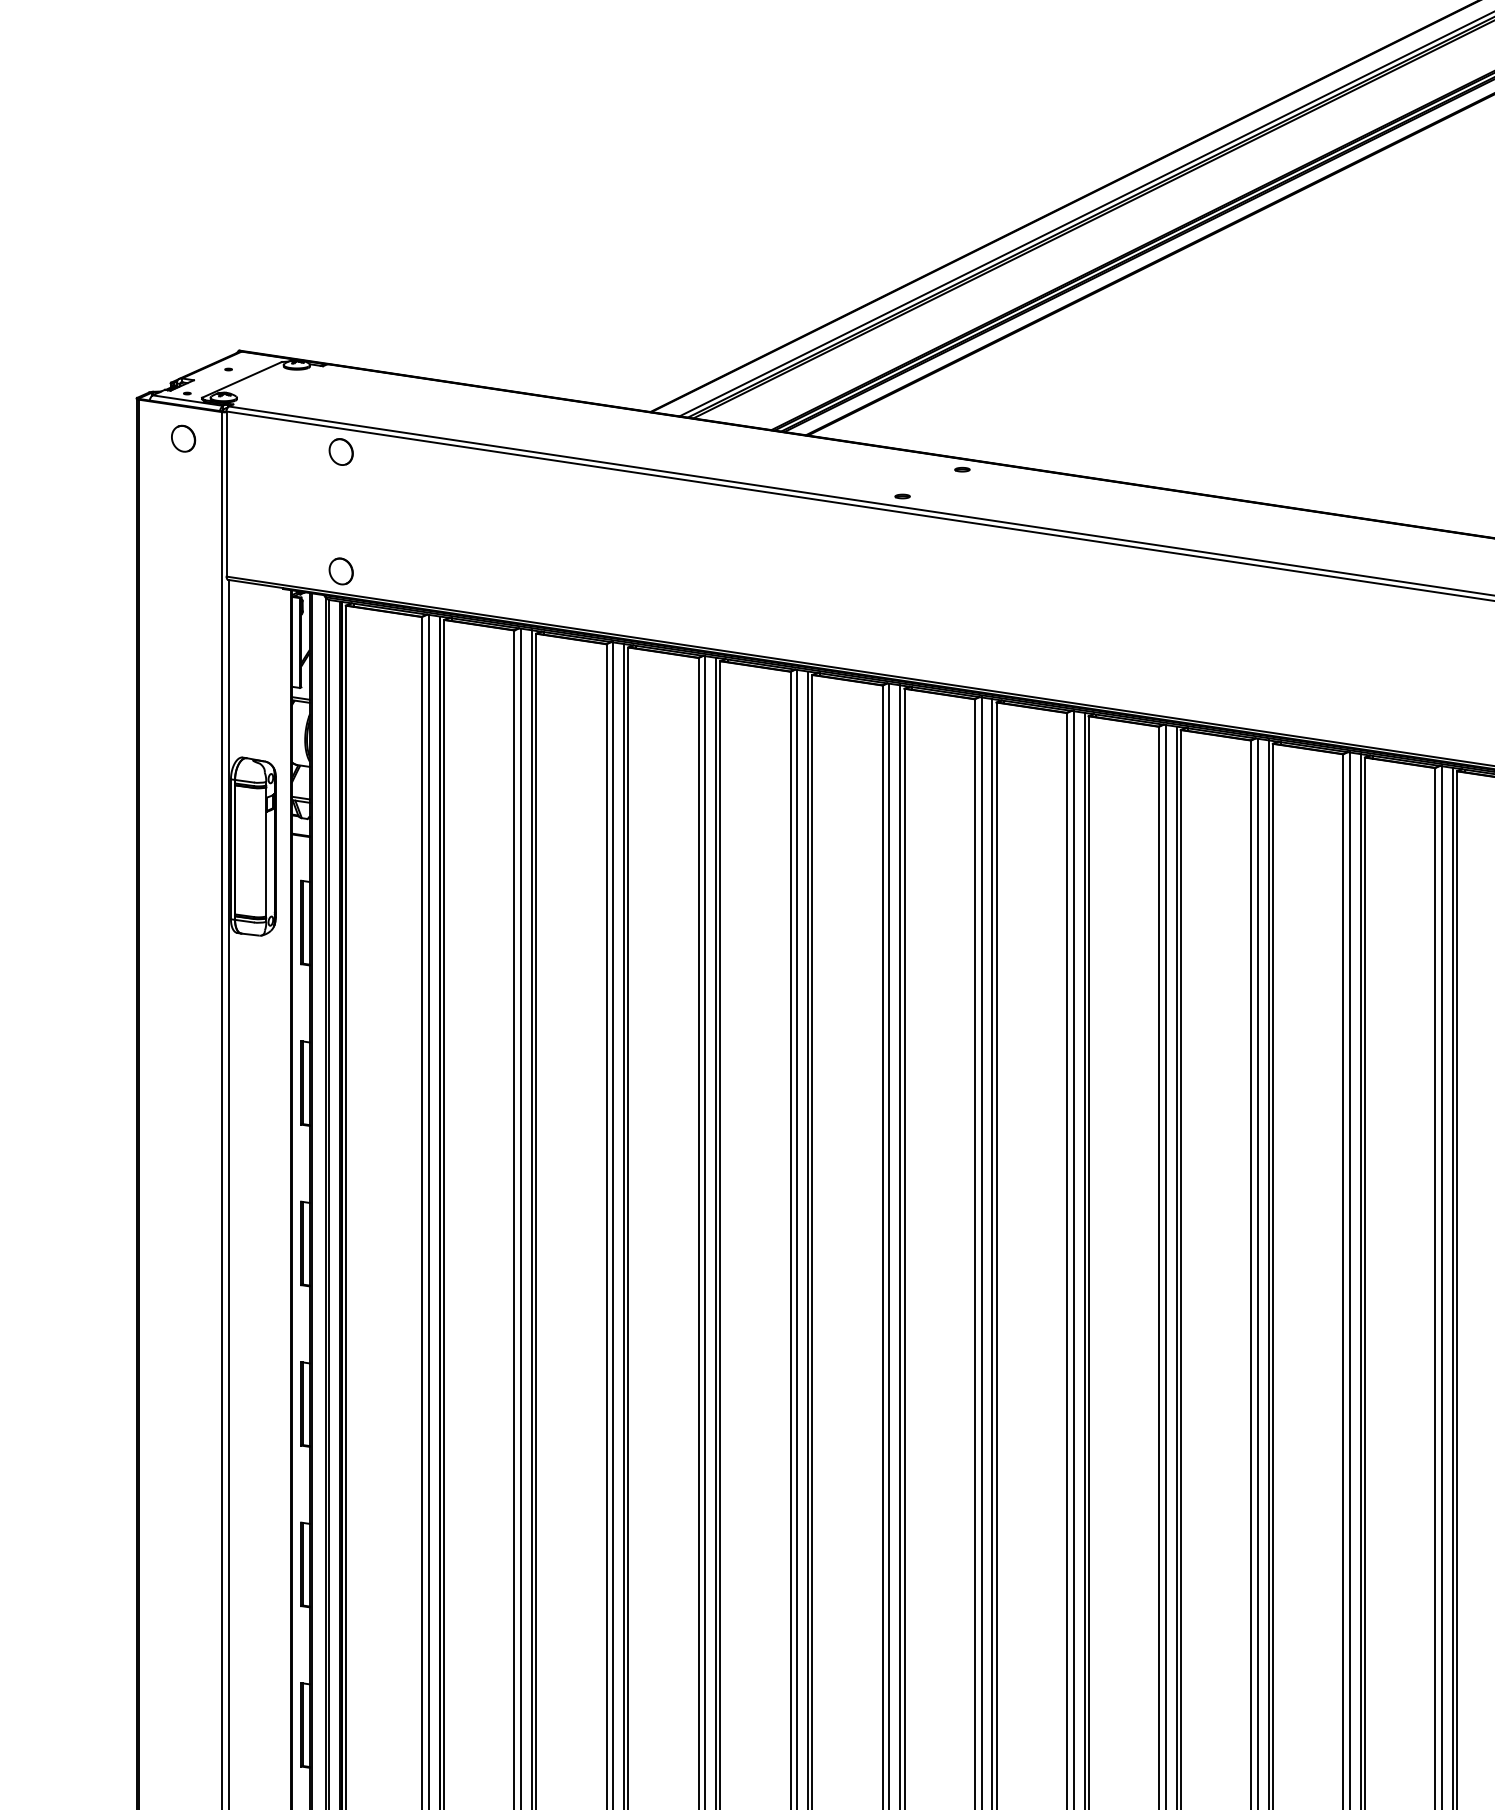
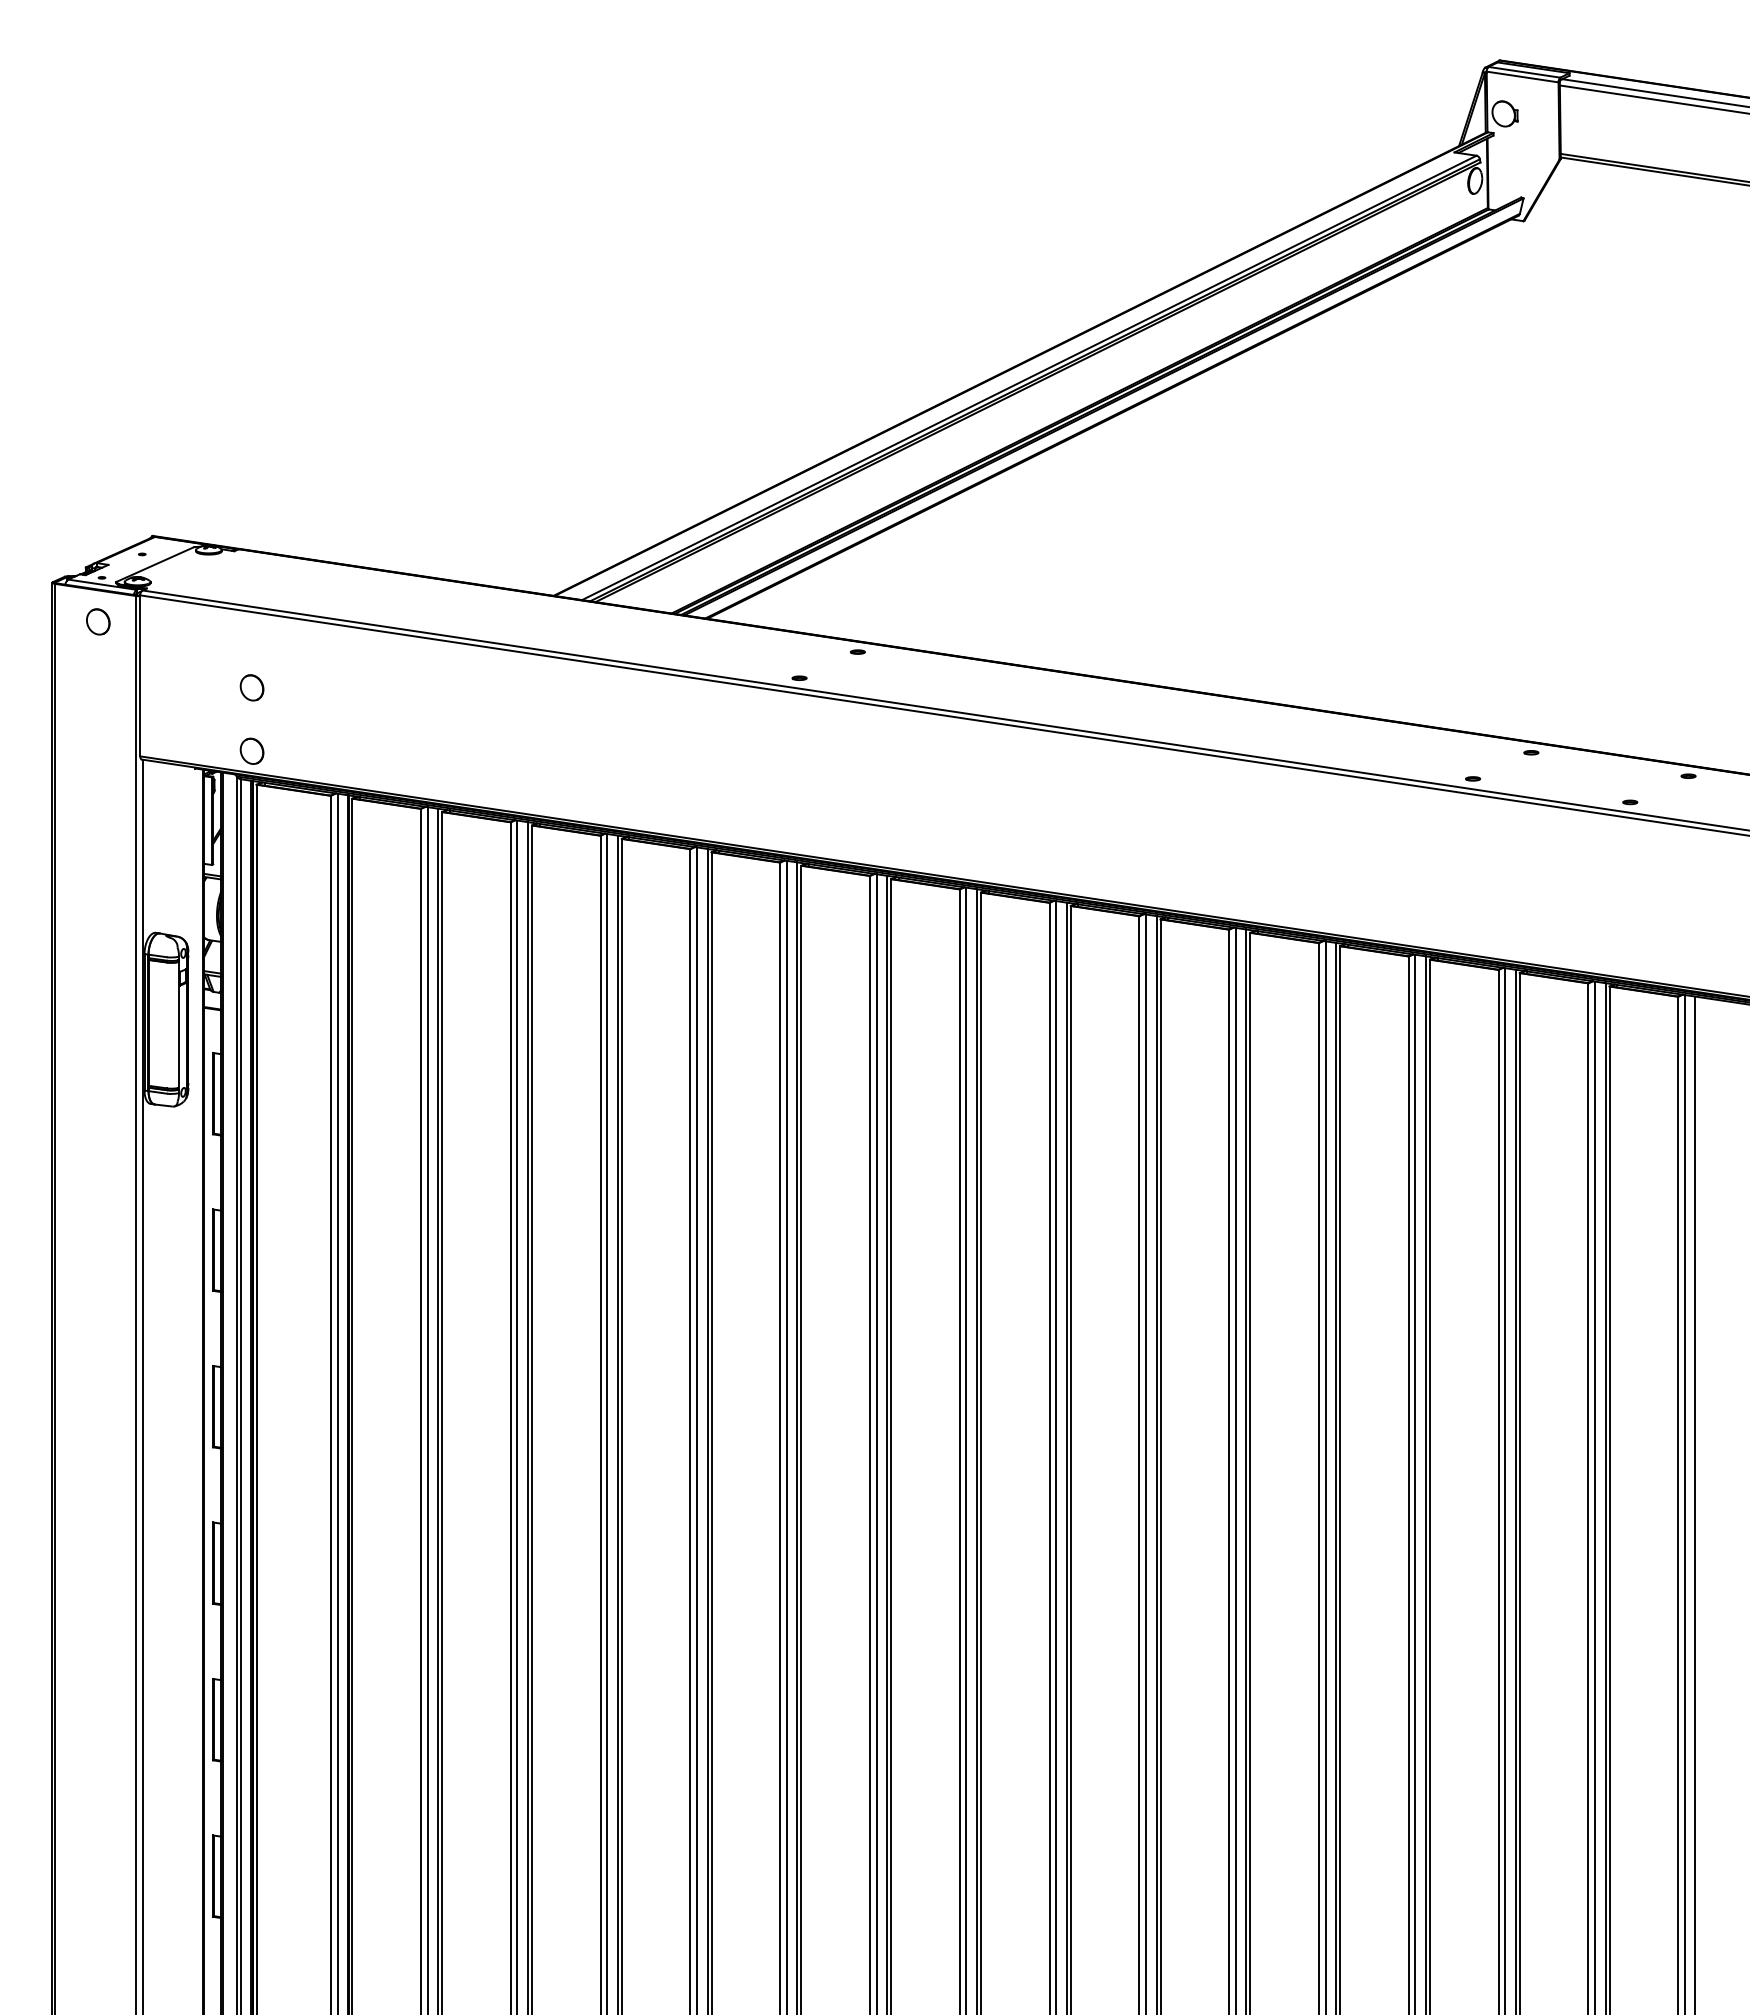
part: (340, 451) -> (251, 687), moved

